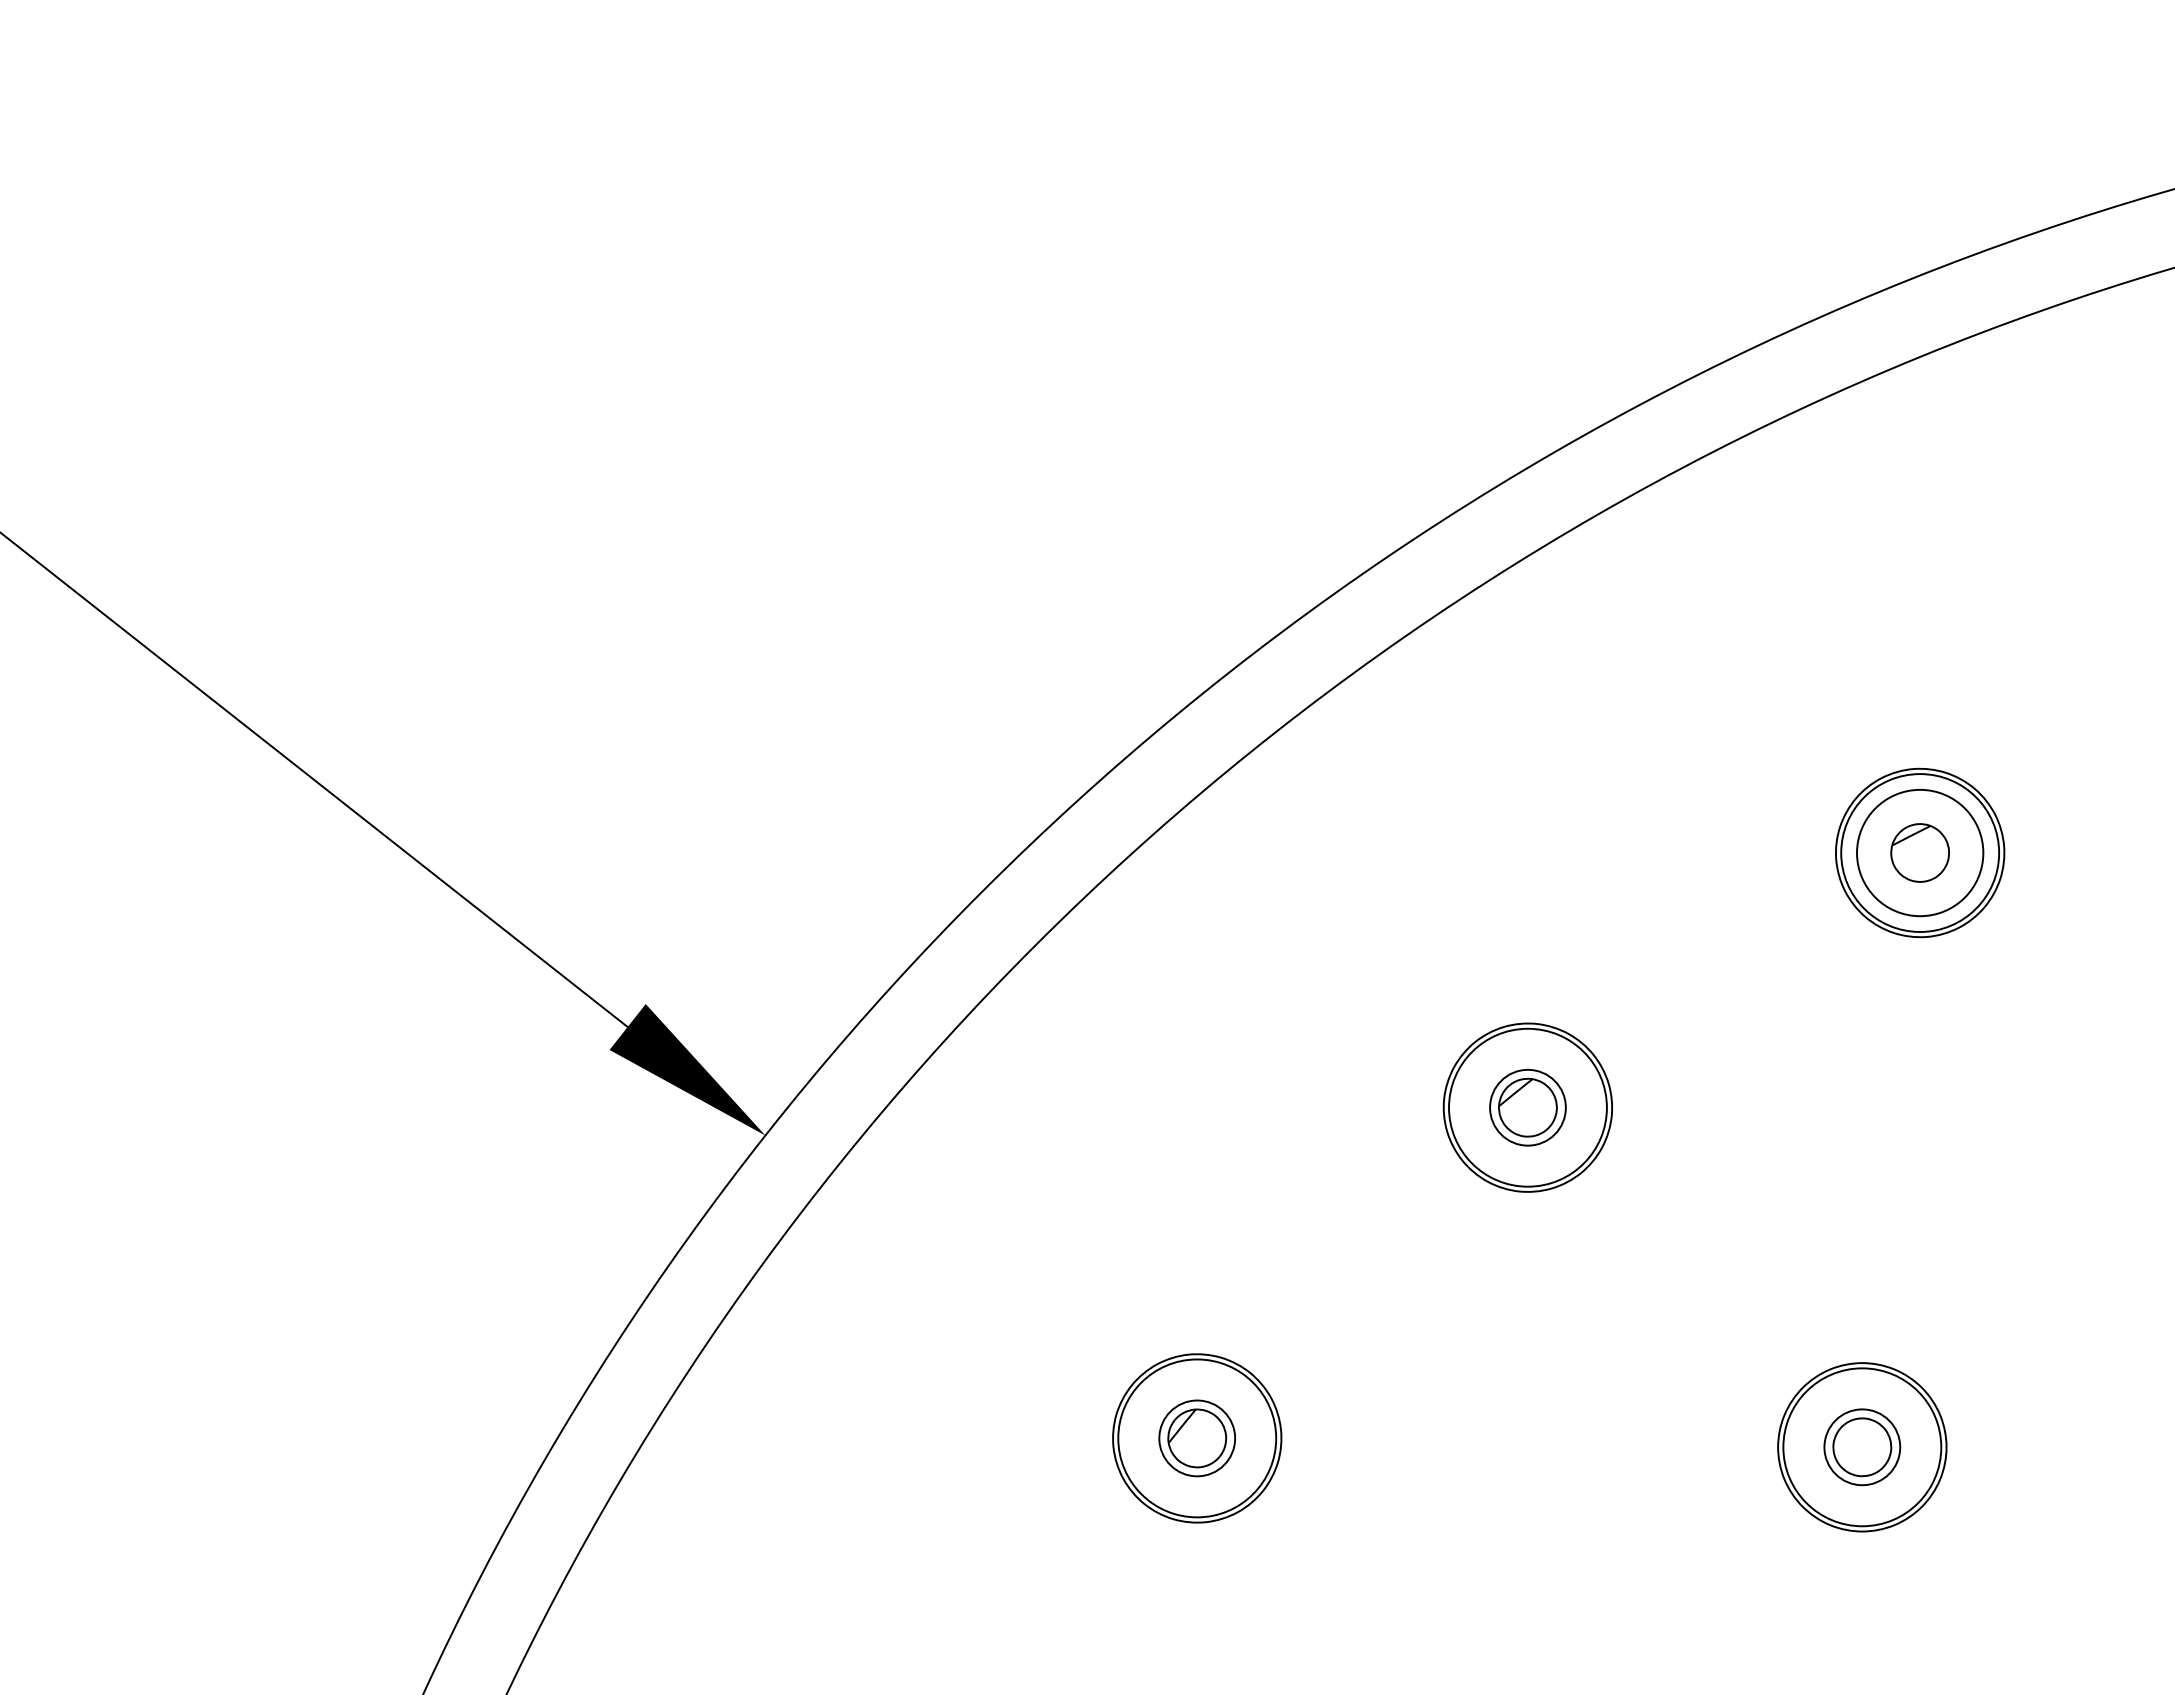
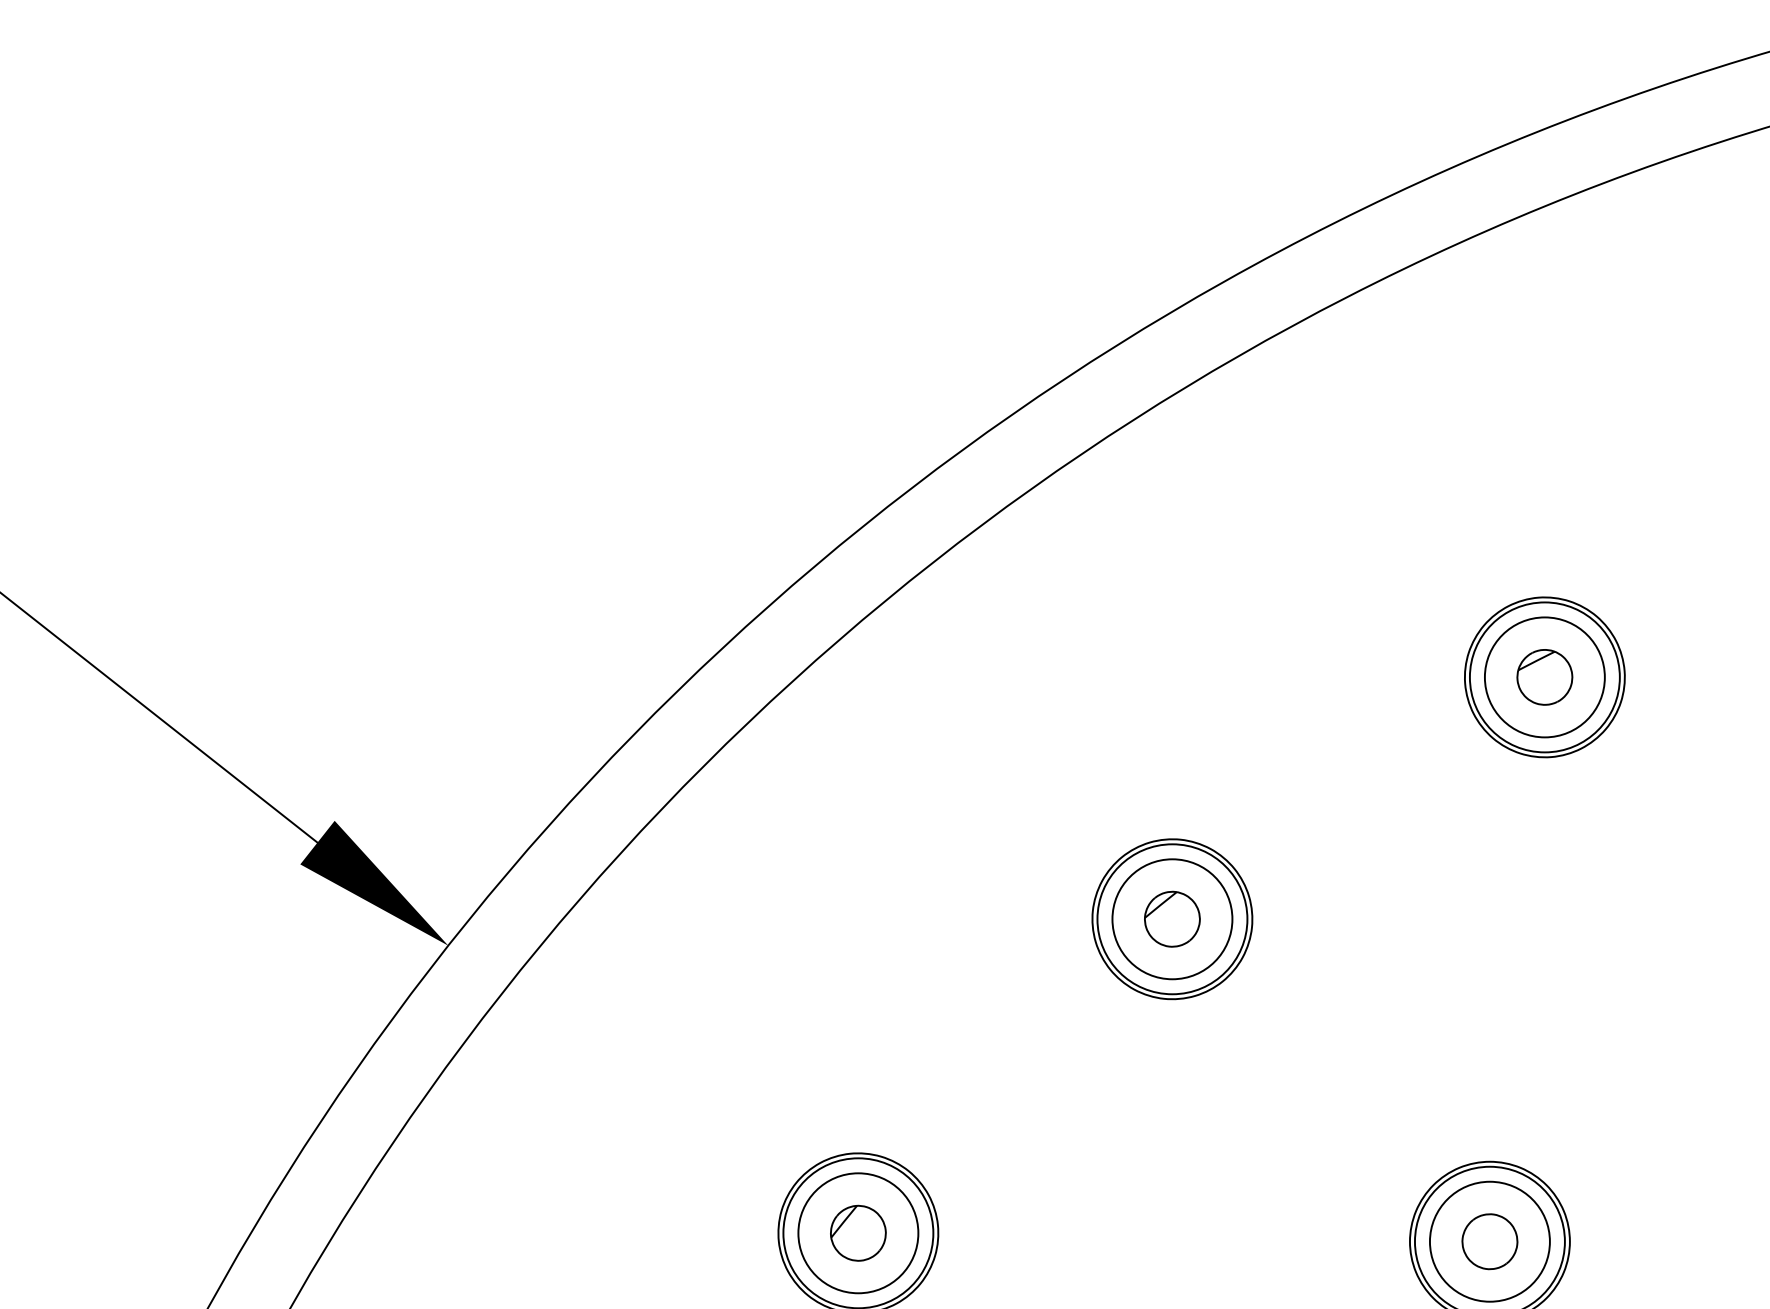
circle: (1527, 1107) -> (1171, 919), size x1.67
circle: (1197, 1438) -> (858, 1233), size x1.67
circle: (1862, 1447) -> (1490, 1241), size x1.67

